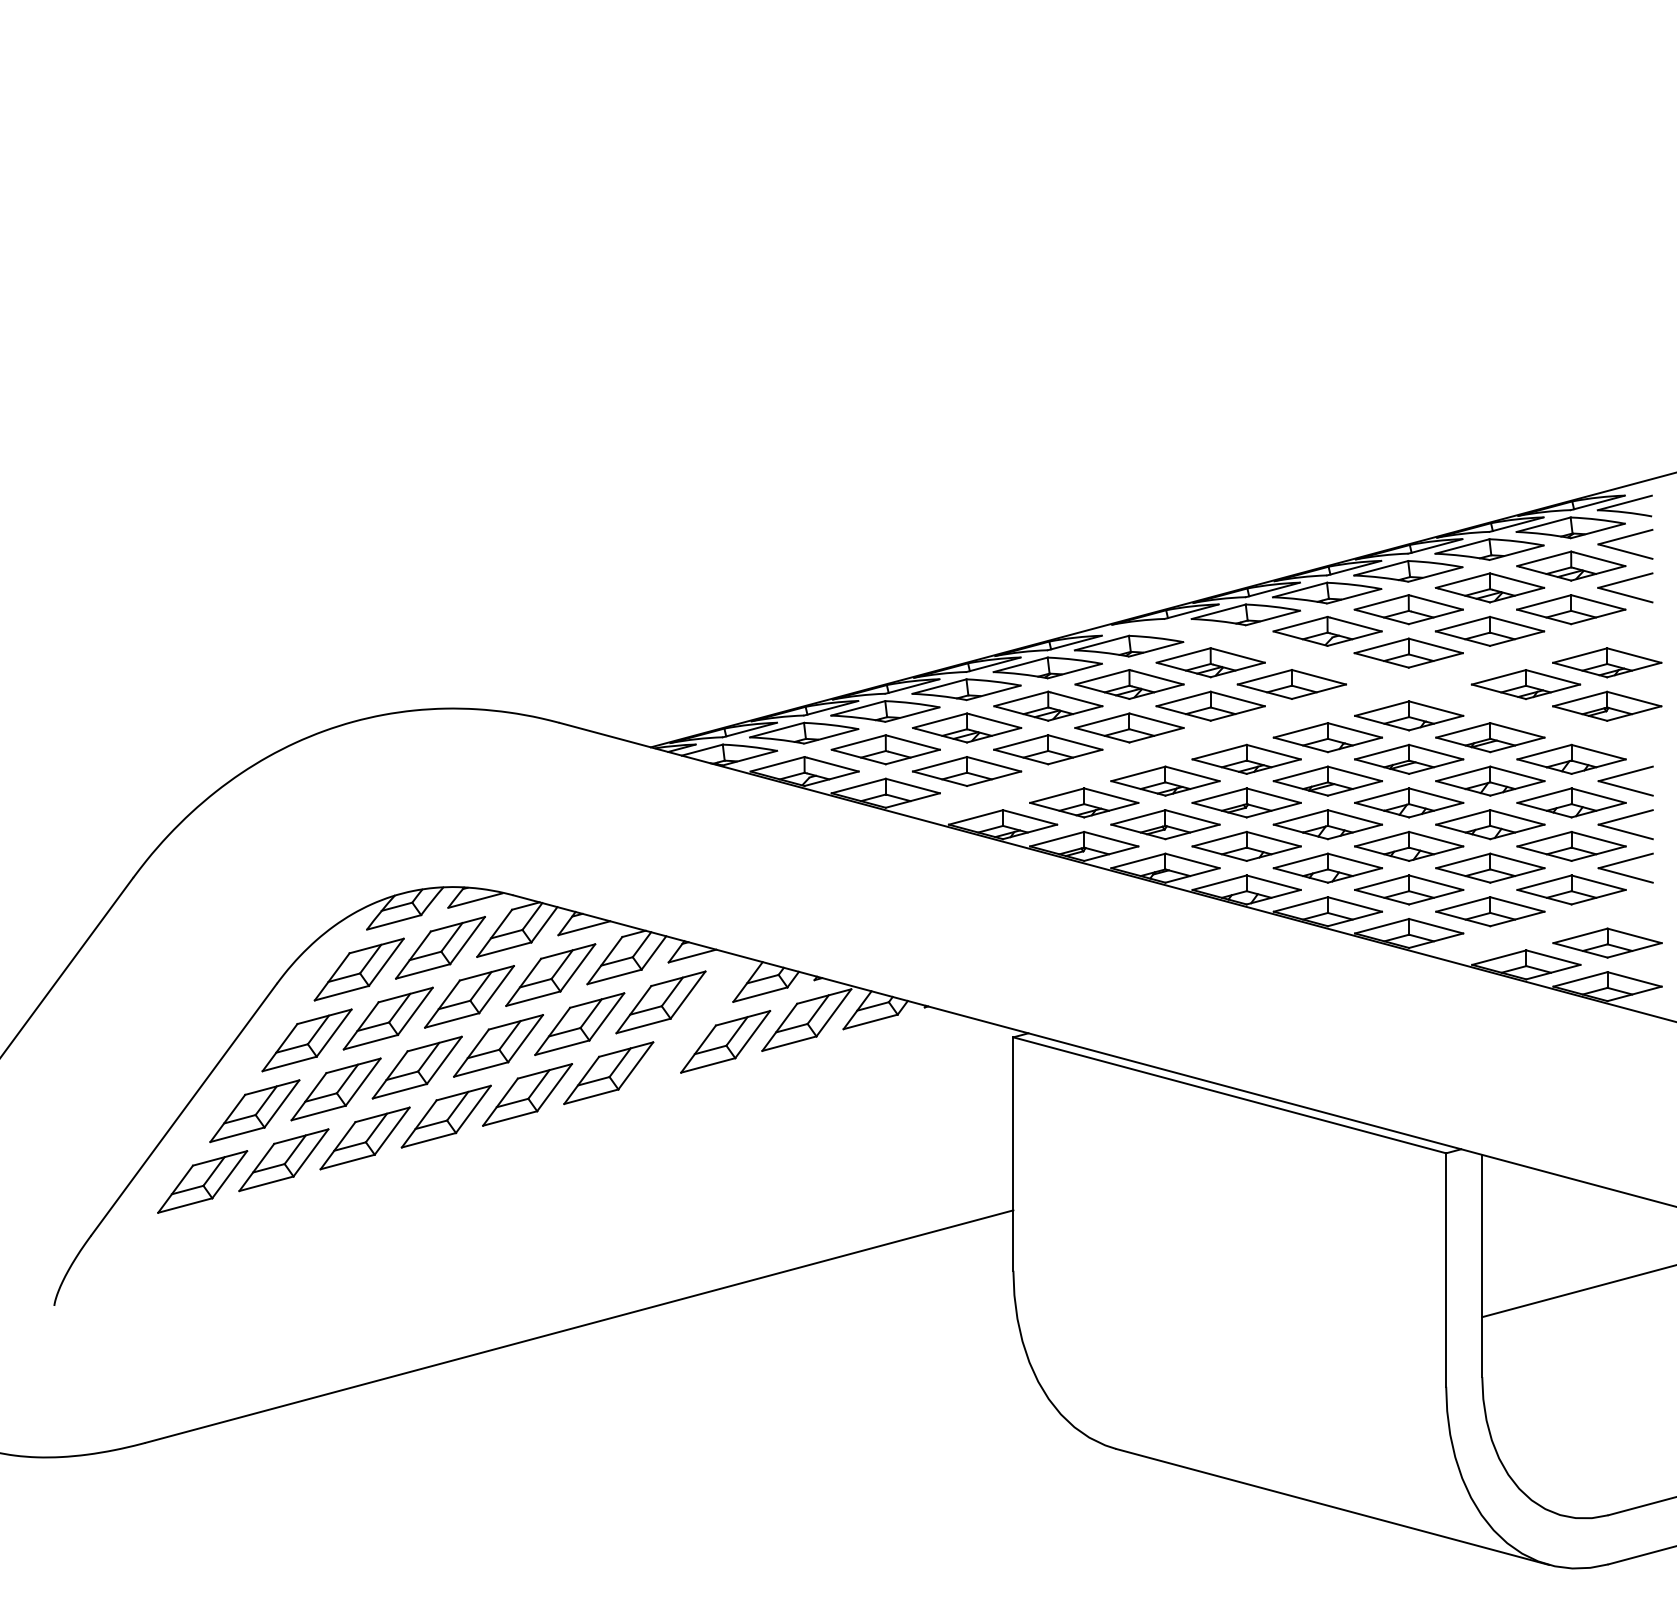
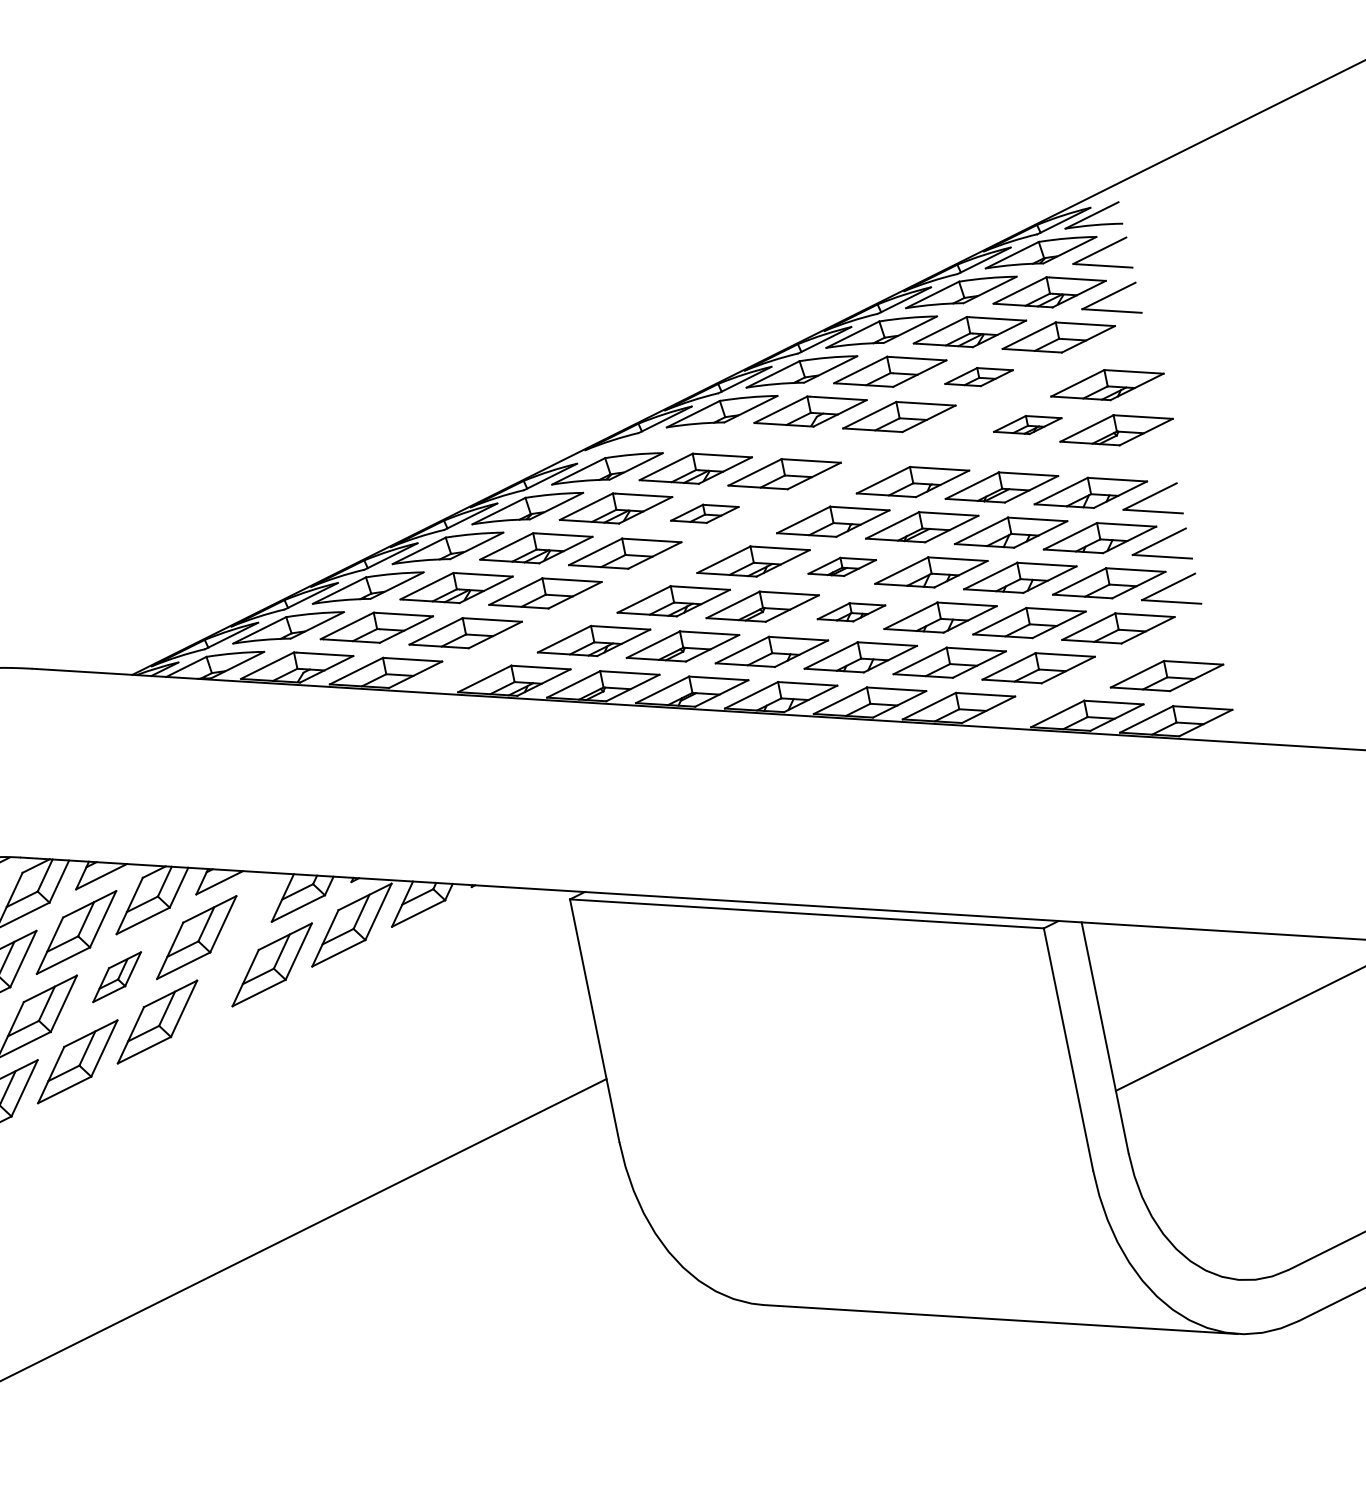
part: (1489, 630) -> (978, 376), size x0.6
part: (1525, 684) -> (1027, 424), size x0.6
part: (1210, 705) -> (704, 513), size x0.6
part: (1327, 780) -> (841, 566), size x0.6
part: (1327, 824) -> (851, 612), size x0.6
part: (579, 1023) -> (116, 976), size x0.6

